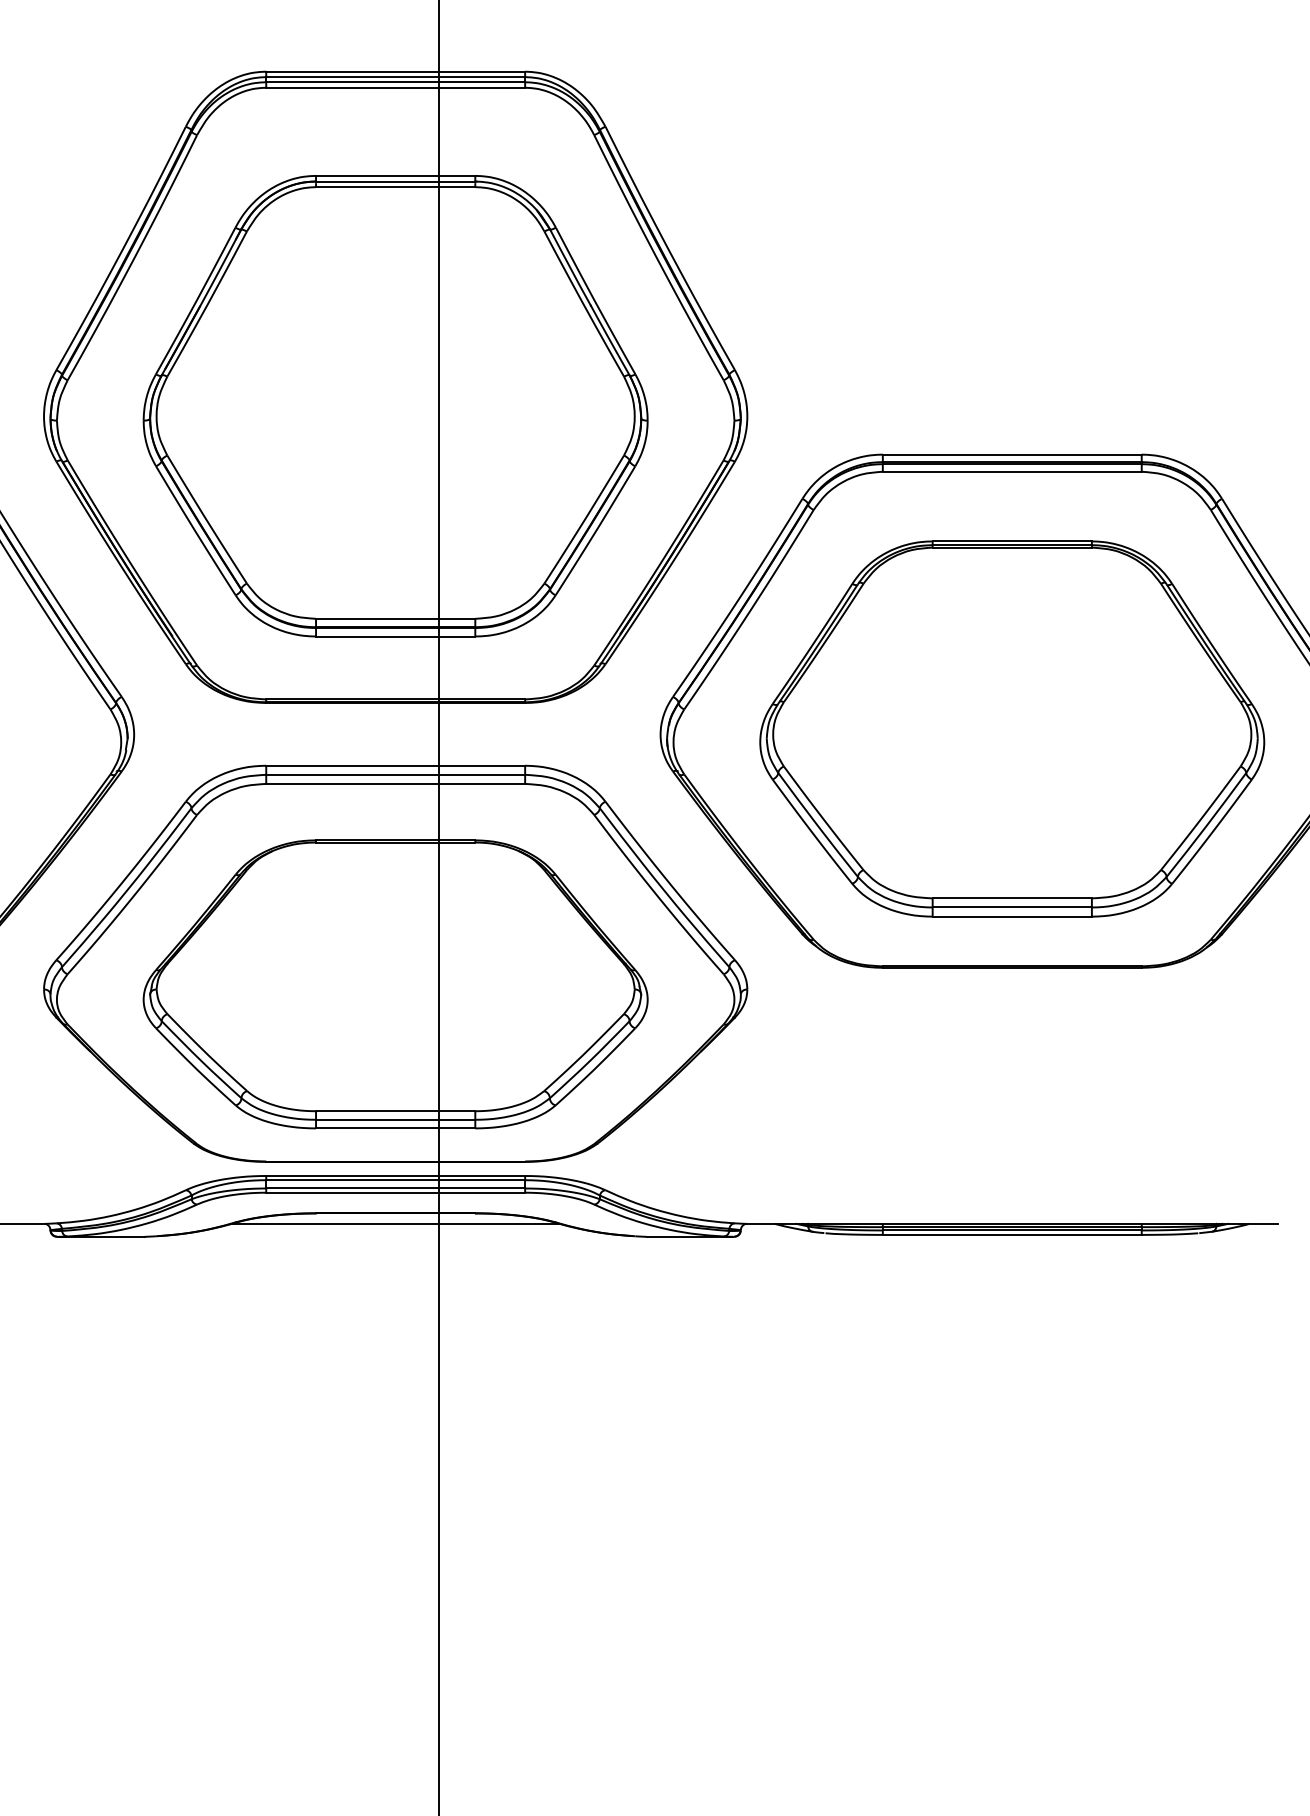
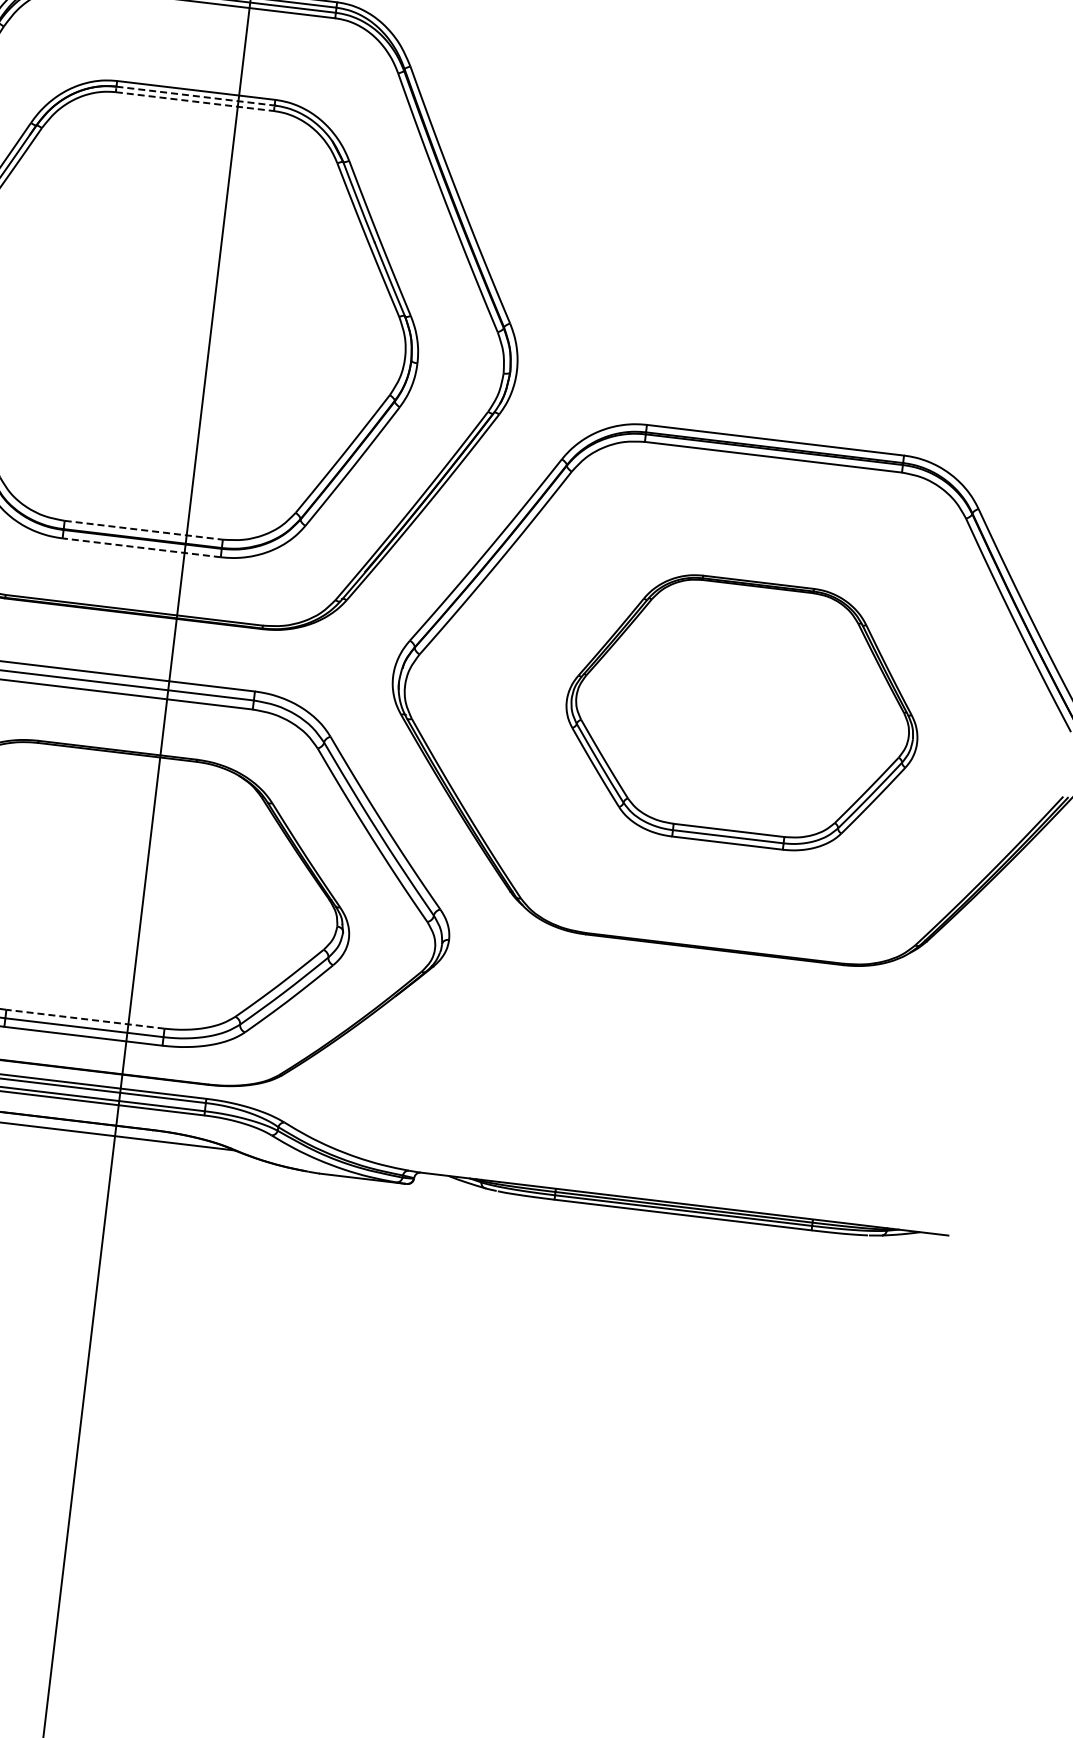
line: (395, 181) -> (195, 96), solid -> dashed
line: (395, 187) -> (194, 101), solid -> dashed
line: (395, 618) -> (143, 529), solid -> dashed
line: (395, 636) -> (141, 547), solid -> dashed
part: (1012, 728) -> (743, 712), size x0.7
line: (395, 1111) -> (85, 1019), solid -> dashed

